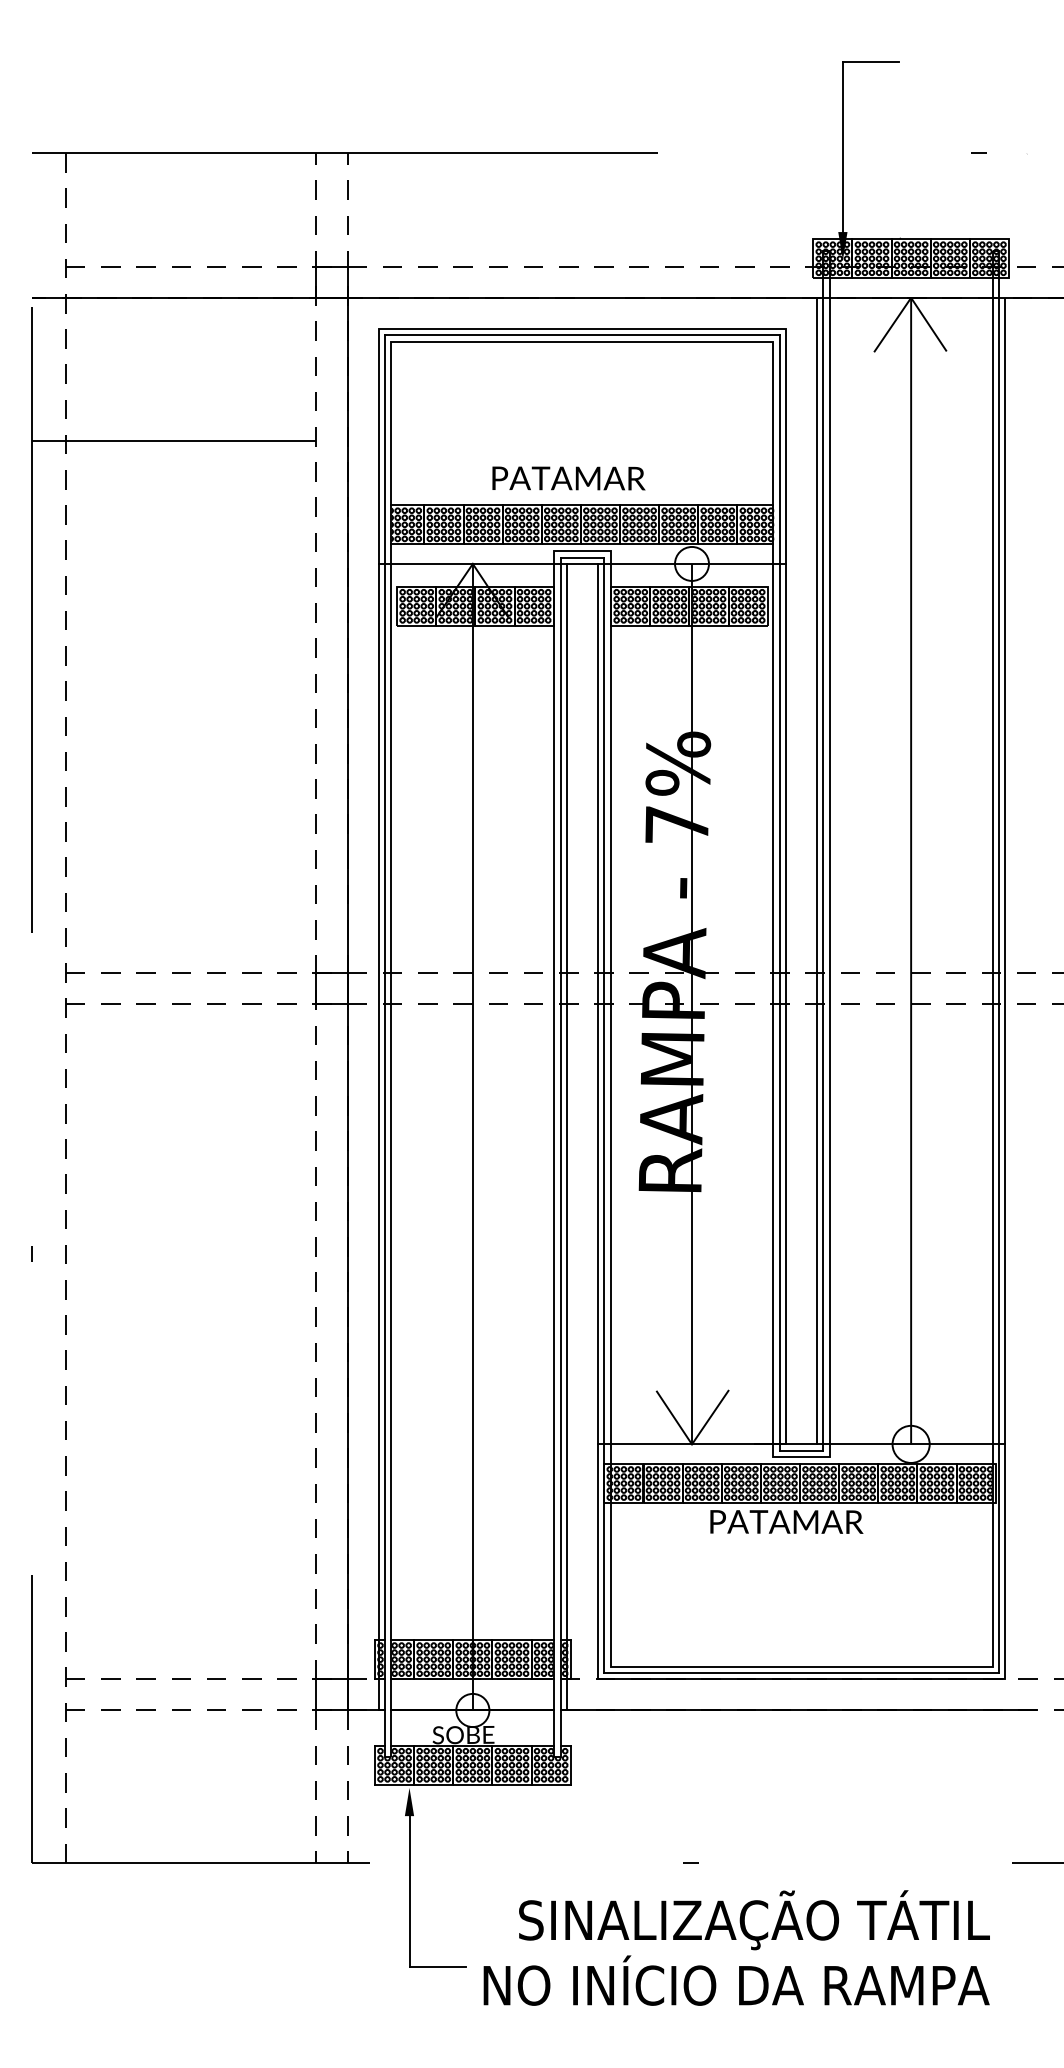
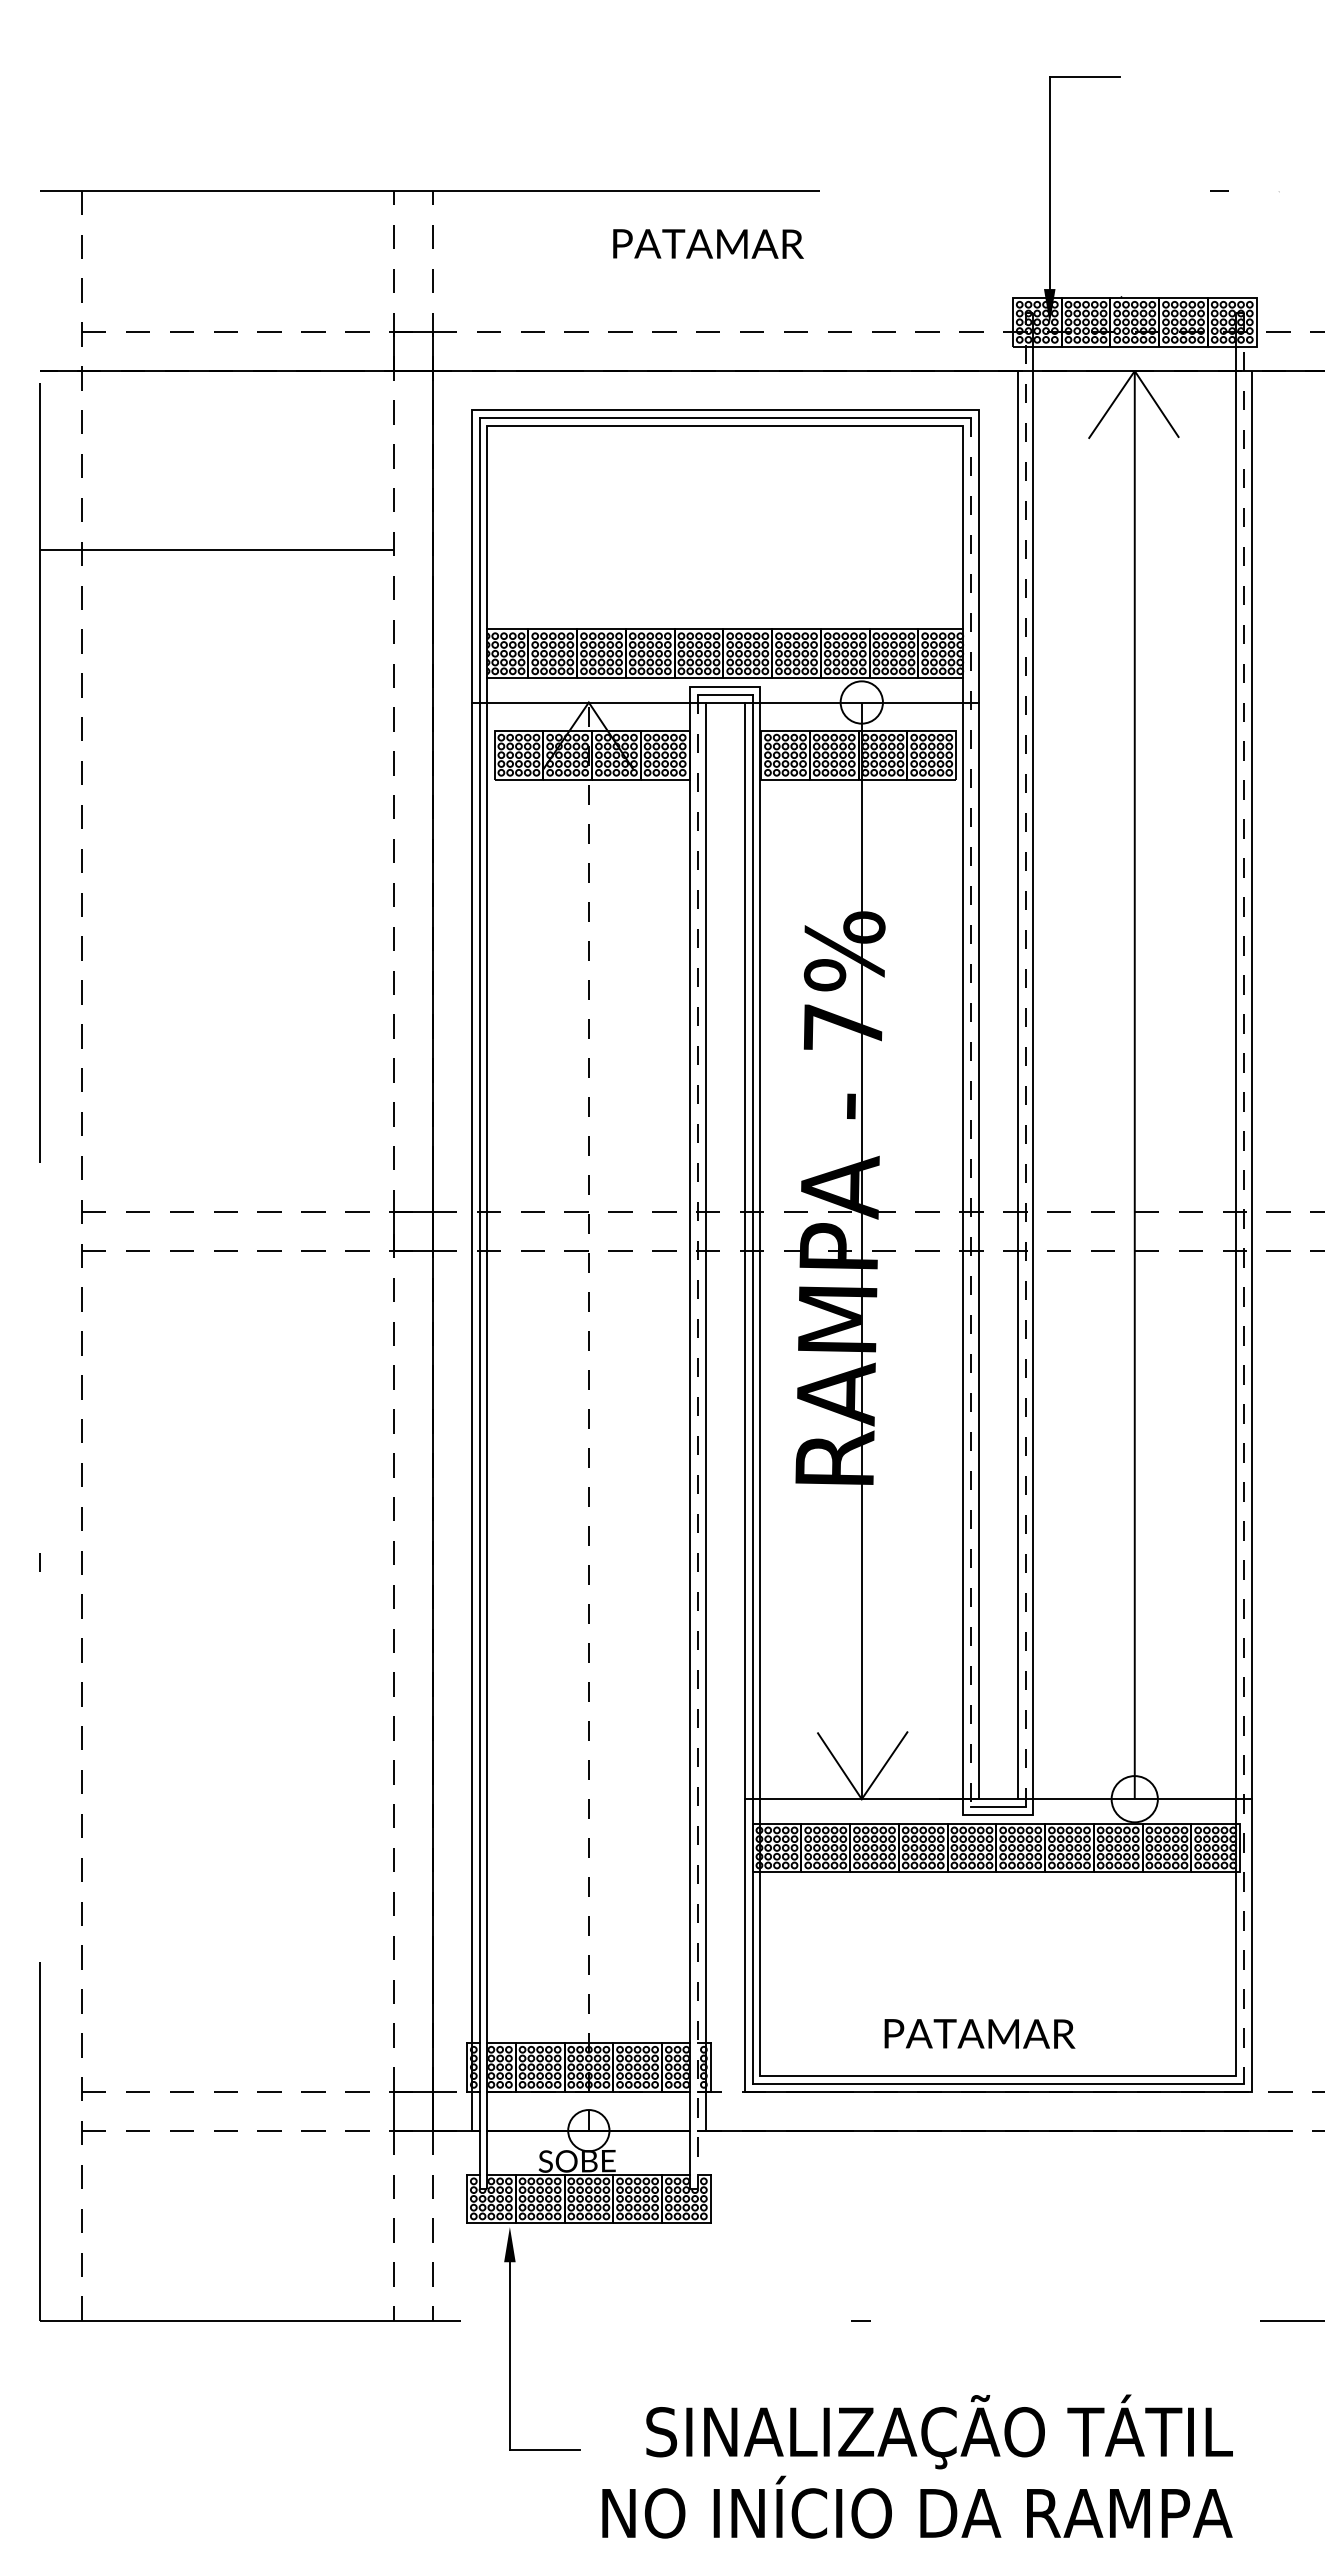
text: (568, 478) -> (708, 243), moved
line: (823, 850) -> (1025, 1059), solid -> dashed
line: (779, 893) -> (970, 1112), solid -> dashed
line: (998, 962) -> (1243, 1198), solid -> dashed
line: (472, 1137) -> (588, 1416), solid -> dashed
line: (560, 1158) -> (698, 1442), solid -> dashed
text: (786, 1521) -> (979, 2033), moved
text: (736, 1947) -> (917, 2466), moved

